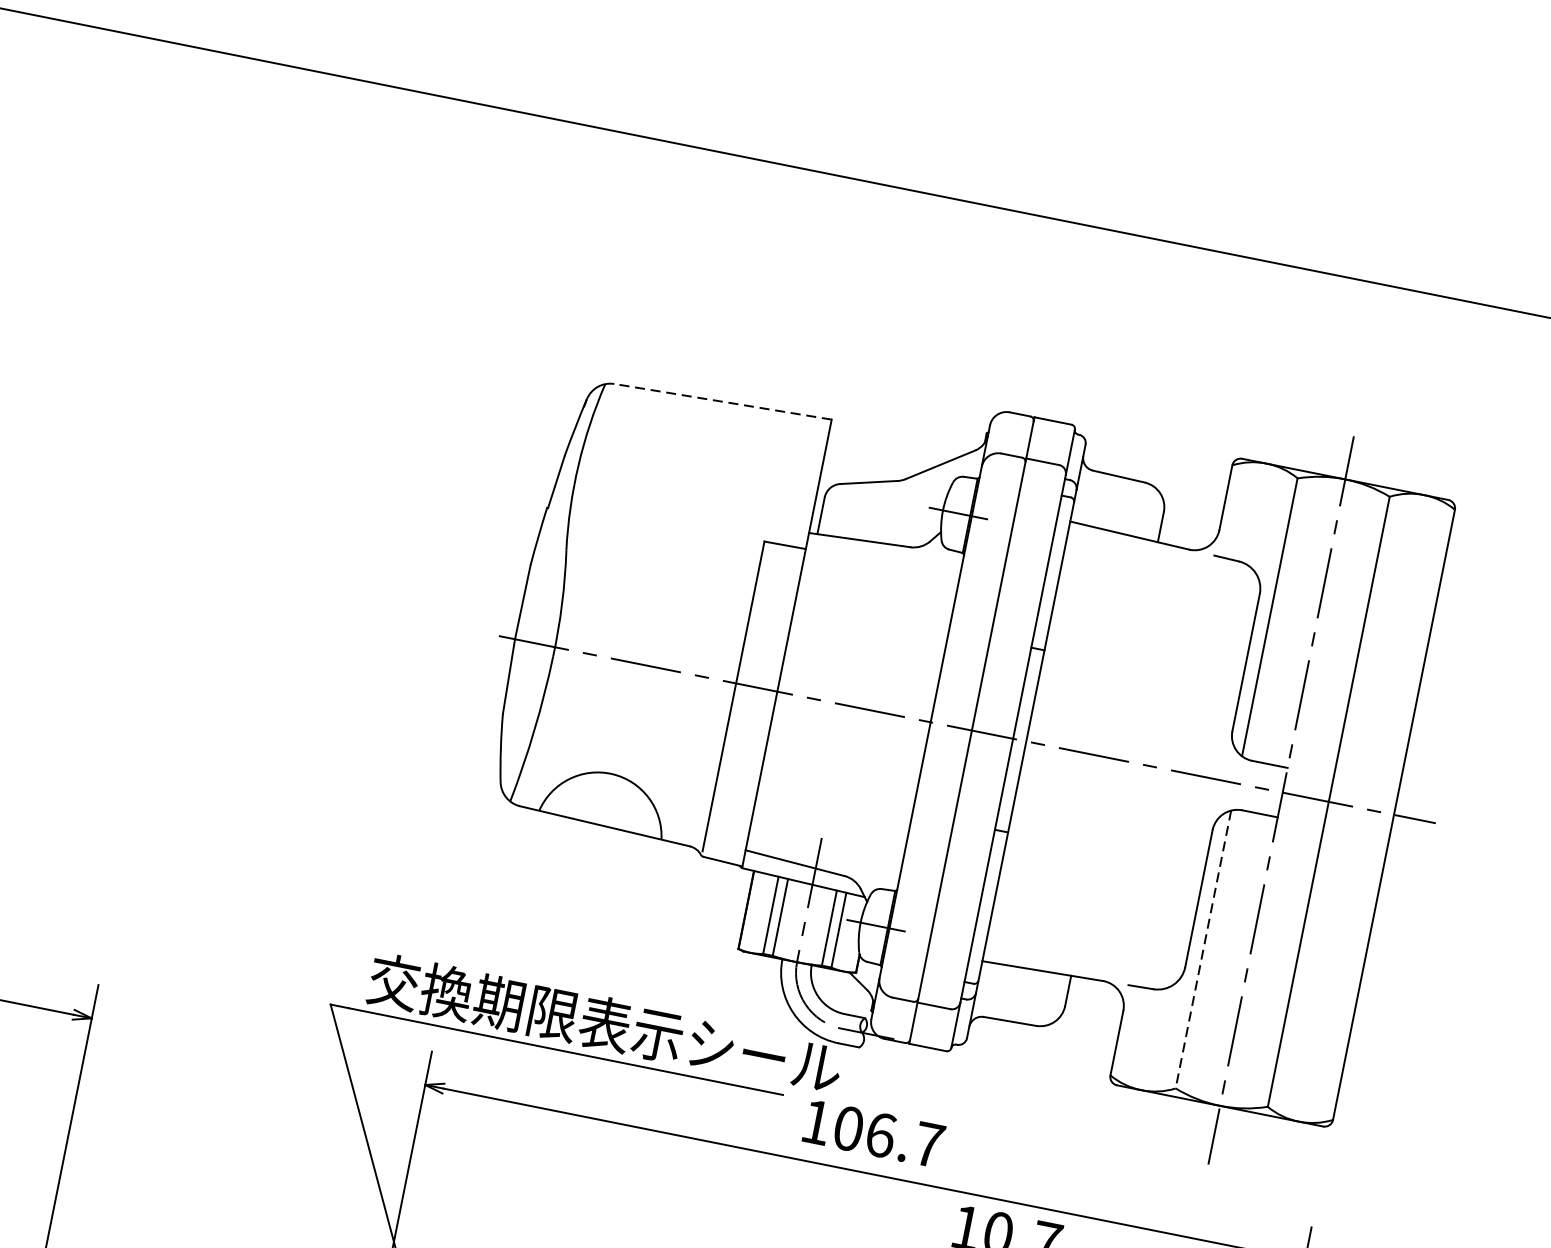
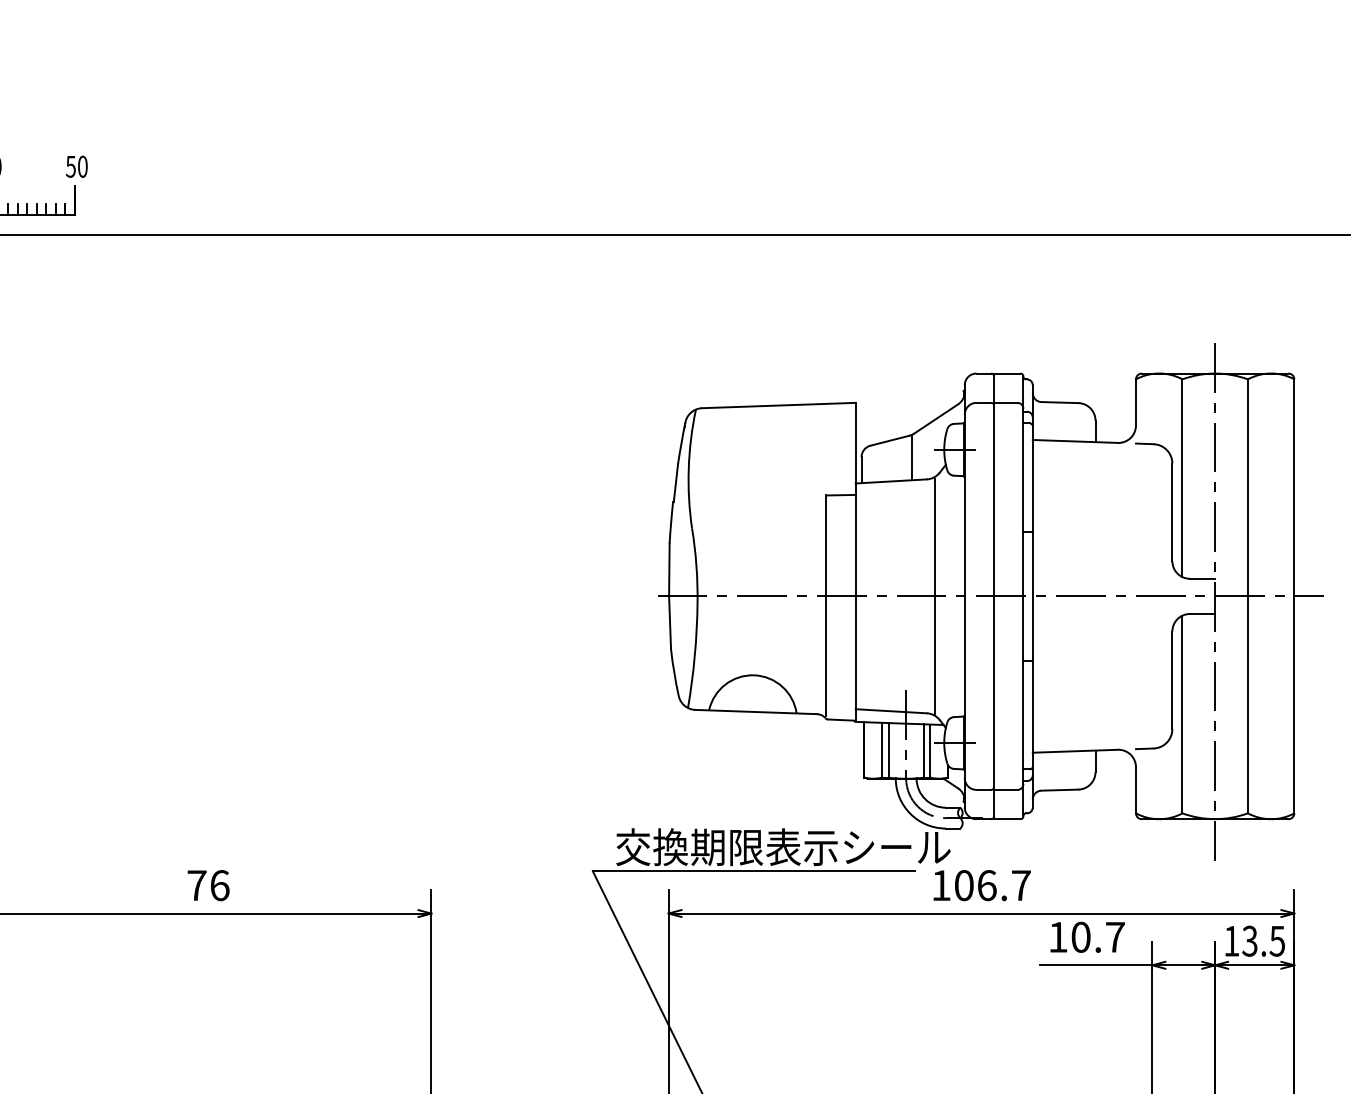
line: (722, 401) -> (778, 405), dashed -> solid
line: (894, 512) -> (911, 457), added
line: (888, 713) -> (934, 596), added
line: (1203, 949) -> (1182, 714), dashed -> solid

